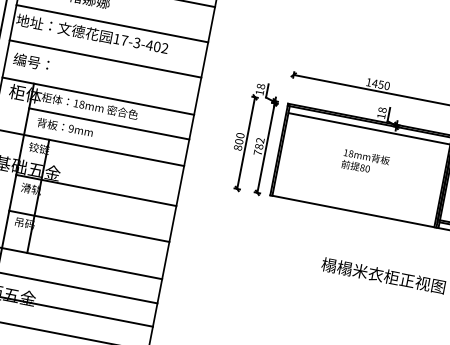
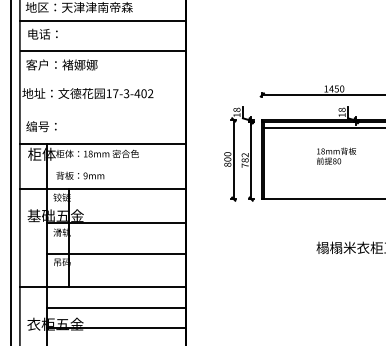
line: (111, 23) -> (102, 81), removed
line: (105, 59) -> (102, 112), removed
line: (109, 123) -> (116, 165), removed

